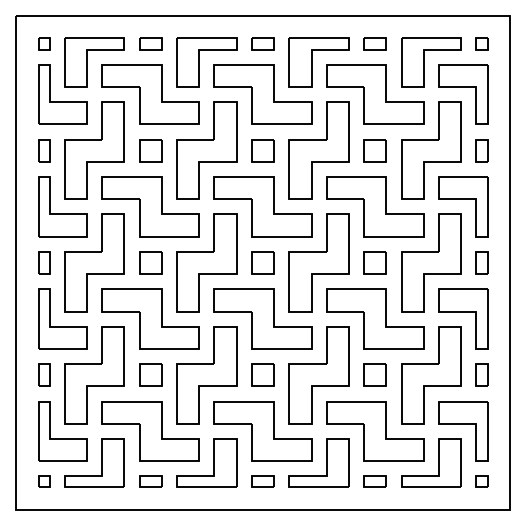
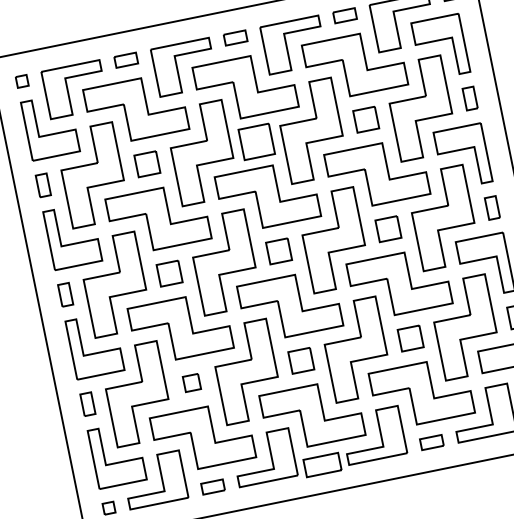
part: (262, 150) -> (256, 141), size x1.4
part: (150, 374) -> (191, 382), size x0.7
part: (262, 481) -> (321, 464), size x1.6

